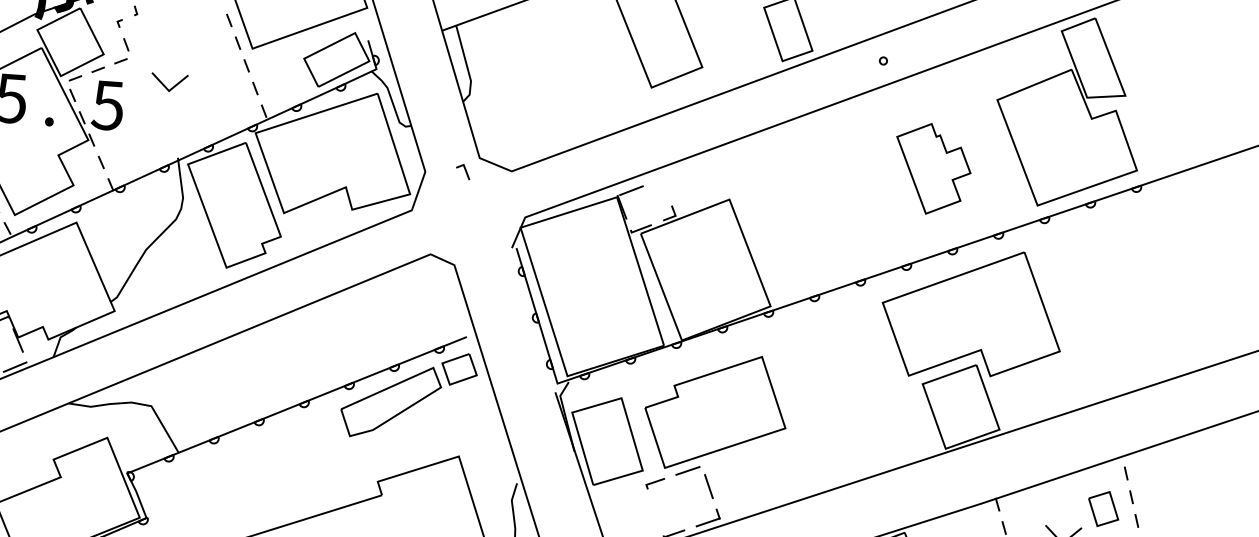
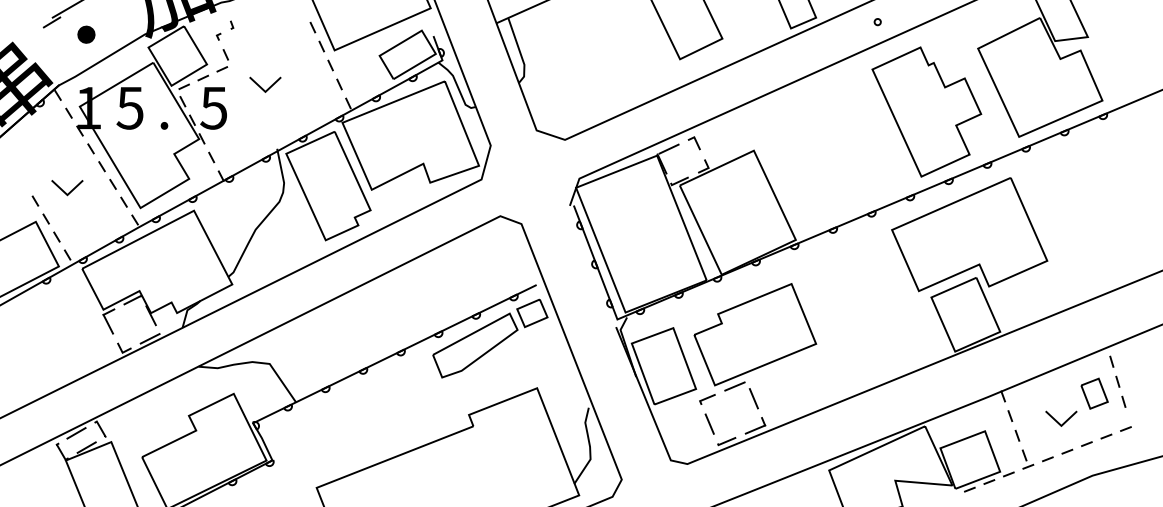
part: (932, 168) -> (926, 111), size x1.67
line: (464, 171) -> (695, 142), moved
line: (655, 511) -> (709, 423), added

